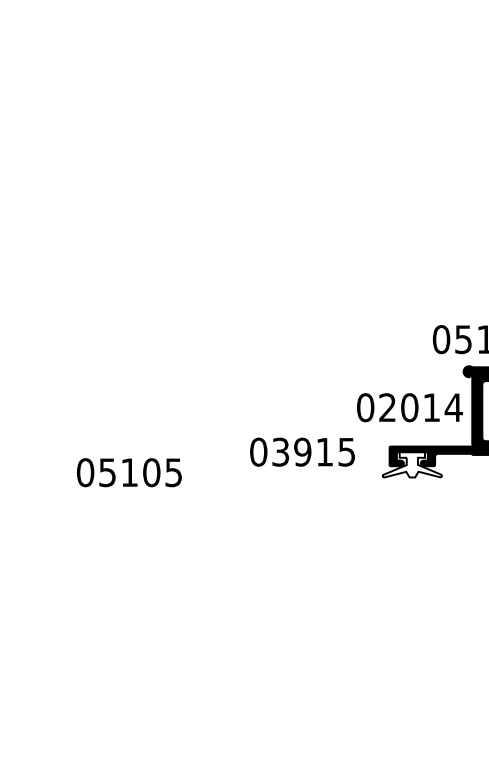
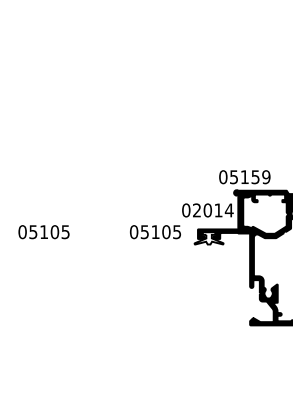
text: (302, 452) -> (155, 232), 03915 -> 05105
text: (128, 473) -> (43, 232), moved

